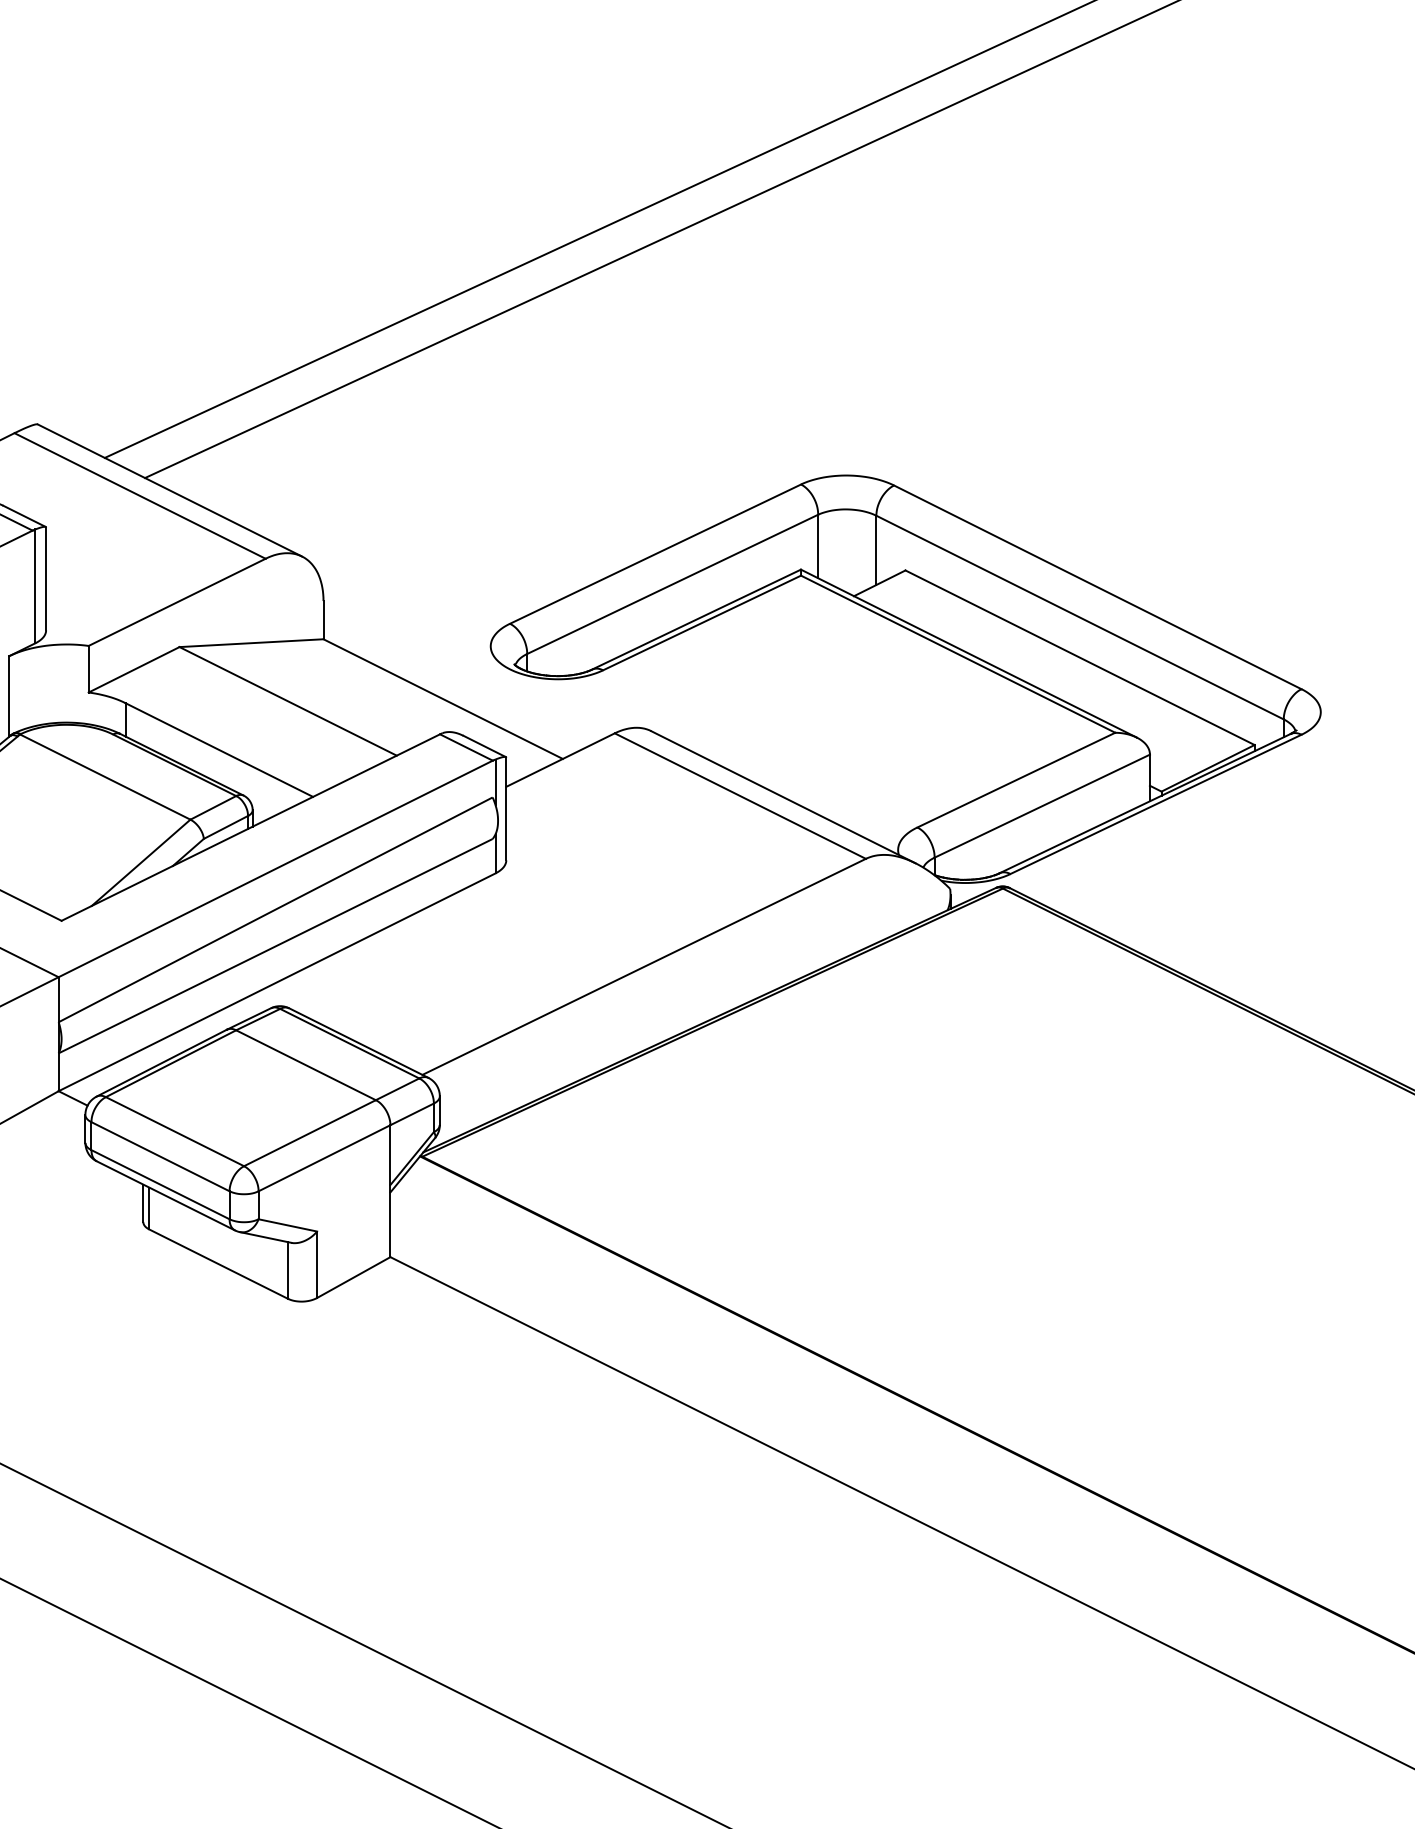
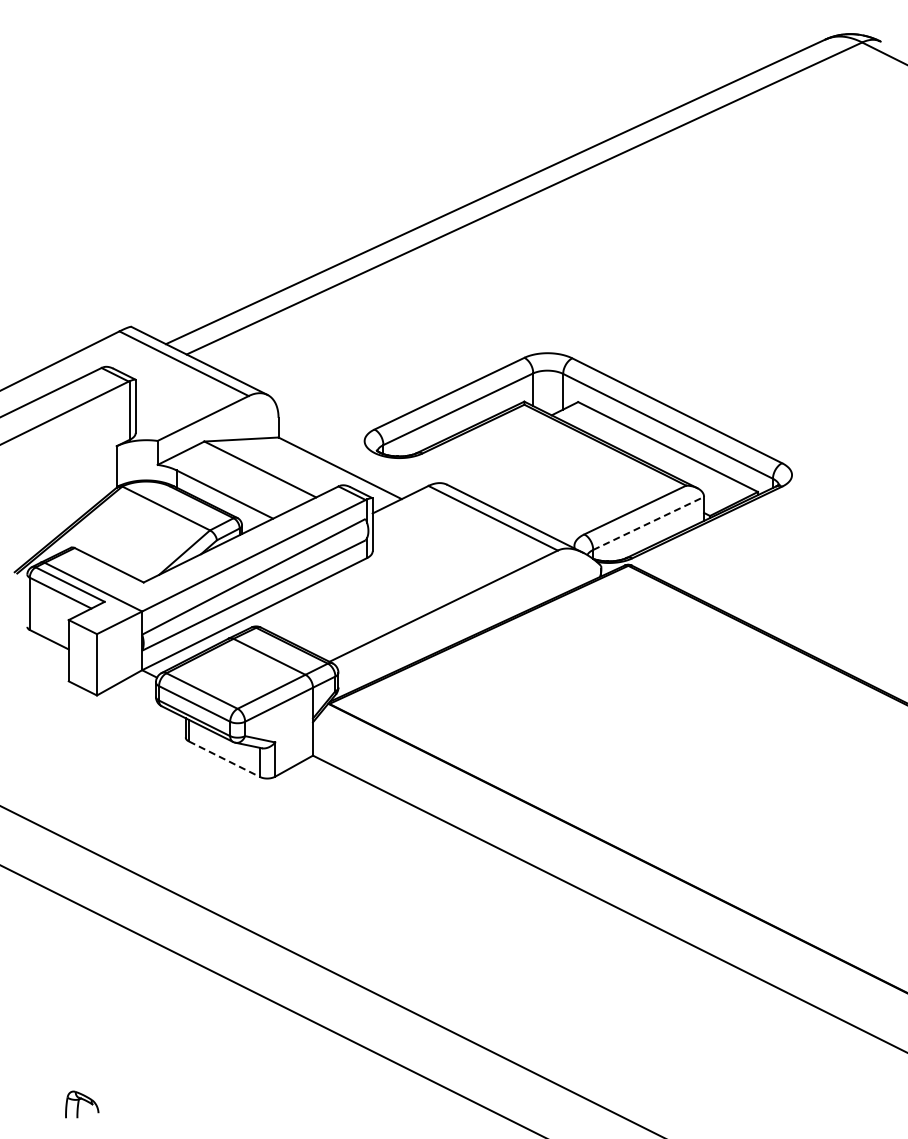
line: (1043, 806) -> (649, 523), solid -> dashed
line: (218, 1264) -> (224, 759), solid -> dashed

